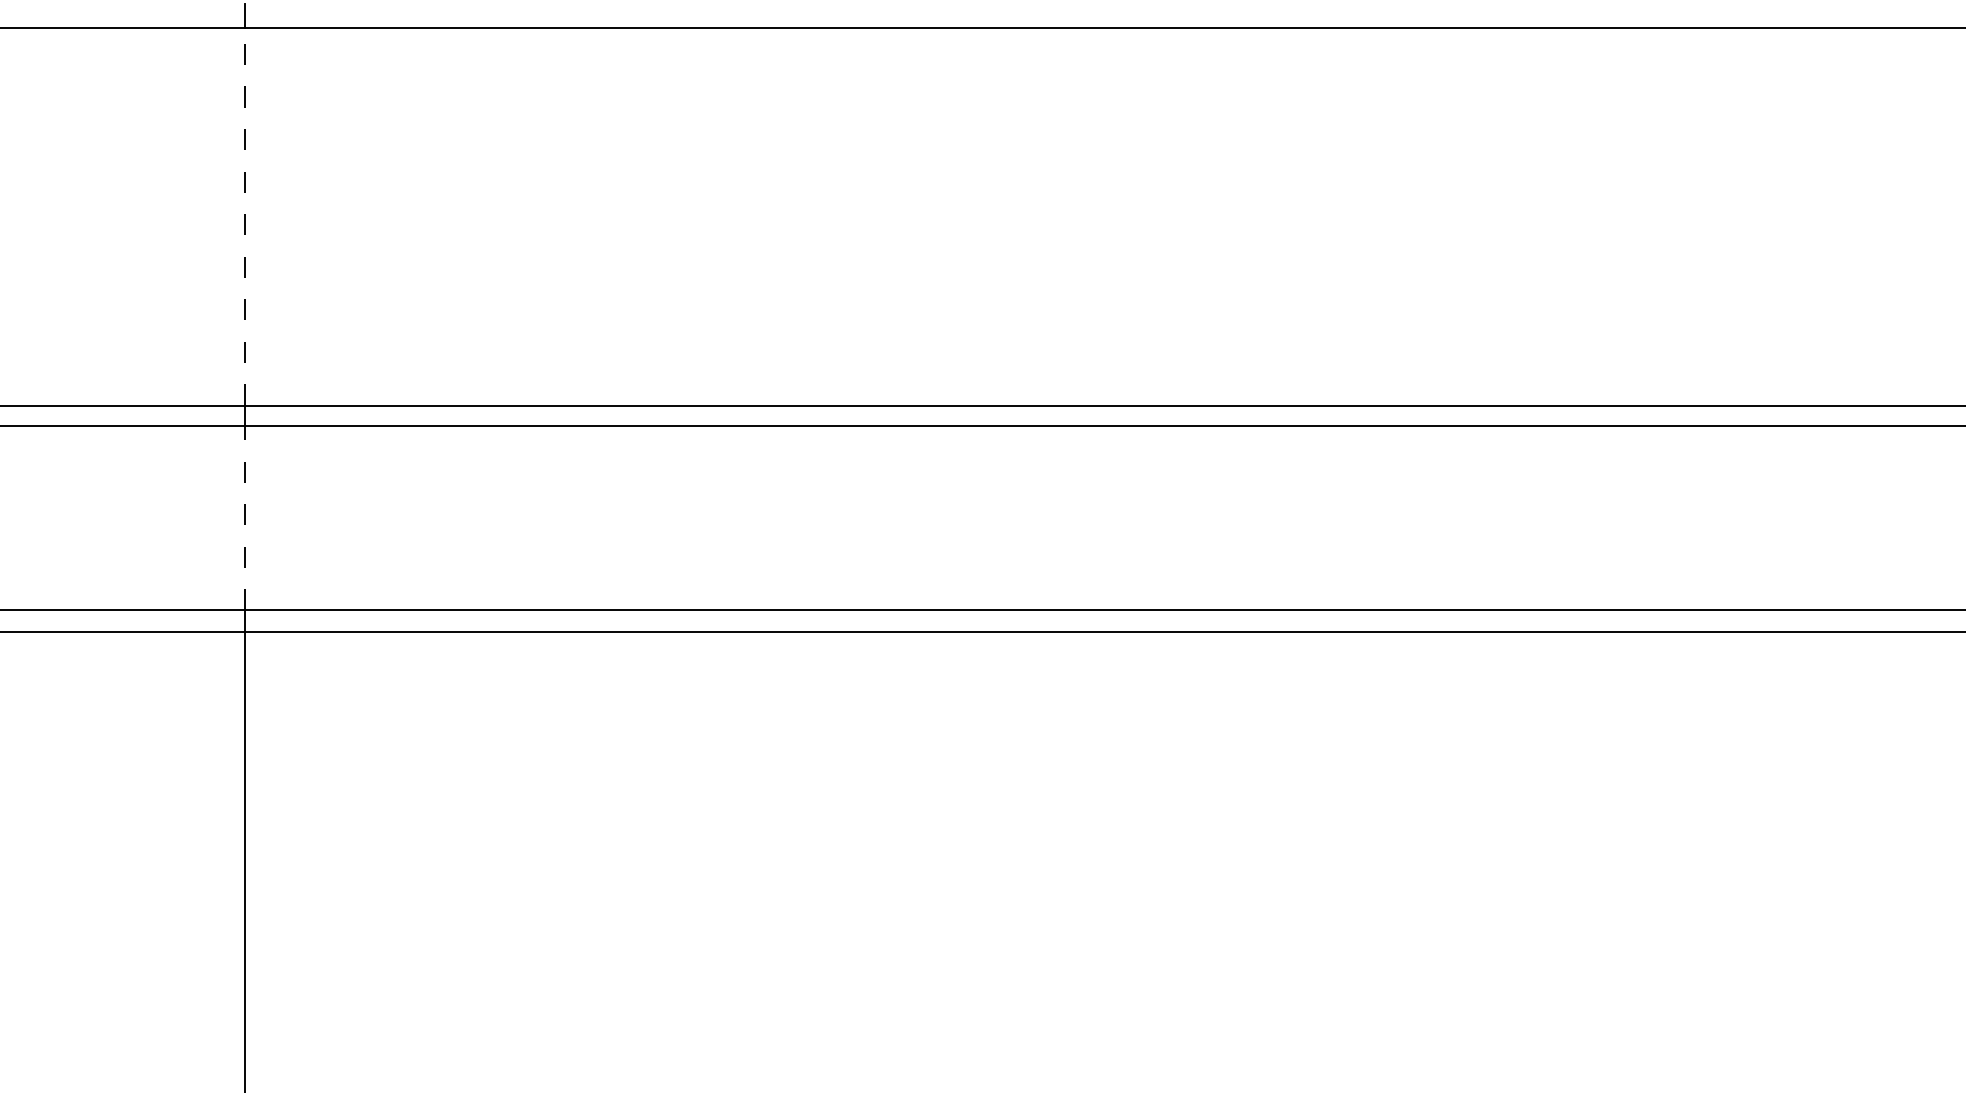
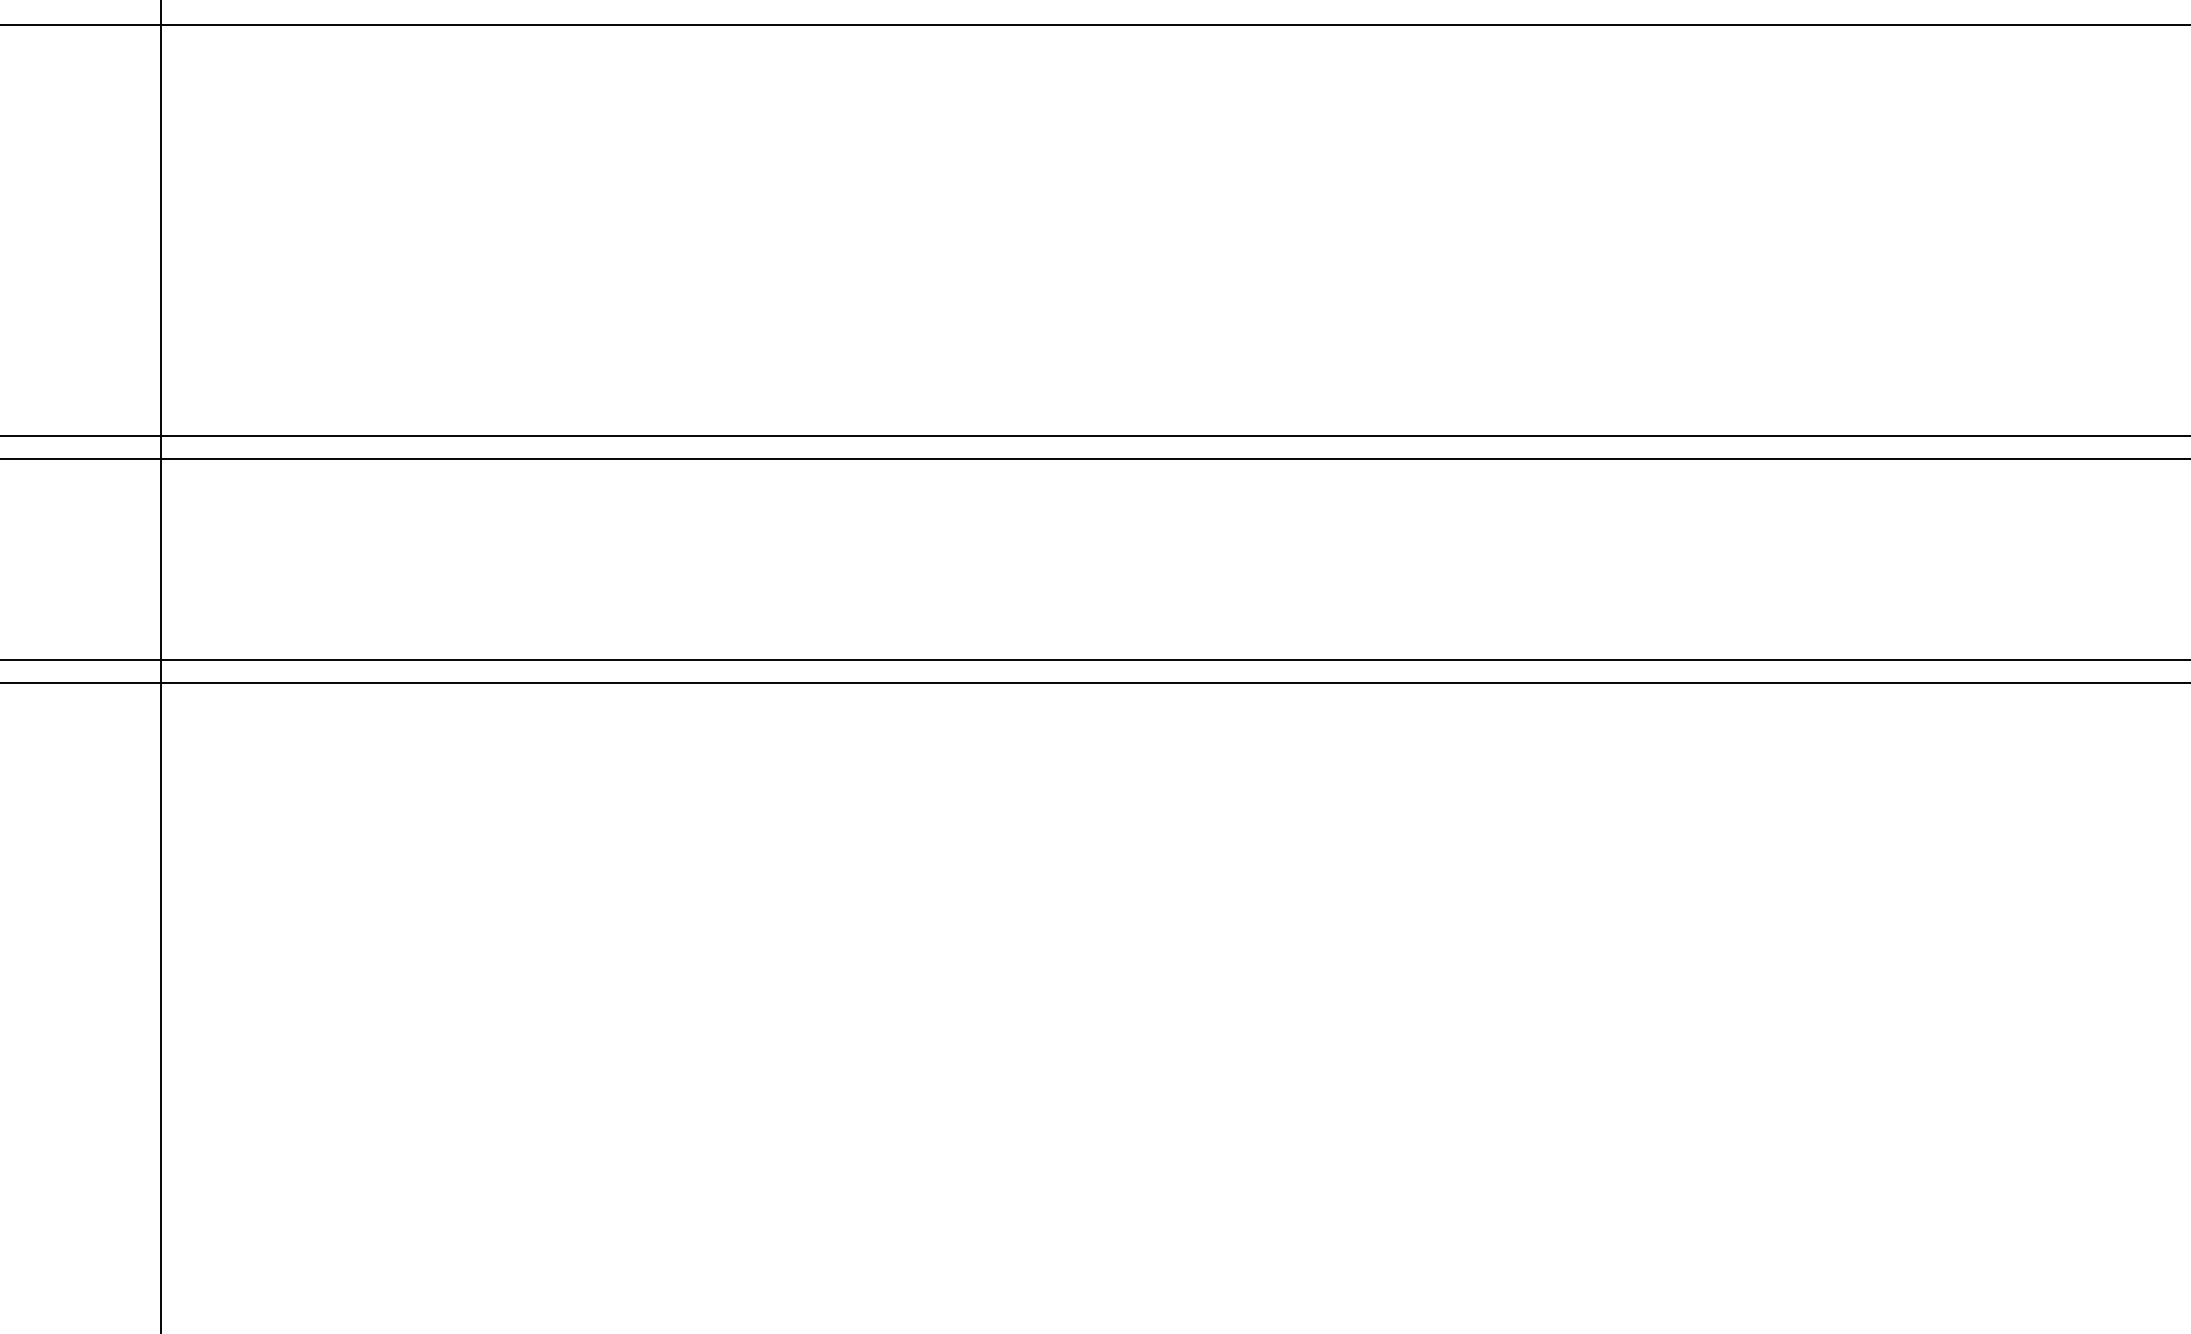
line: (245, 216) -> (161, 230), dashed -> solid
line: (245, 517) -> (161, 558), dashed -> solid

